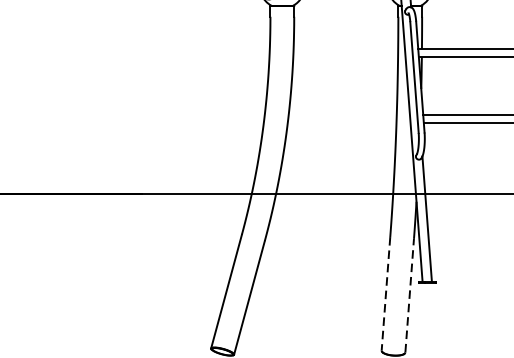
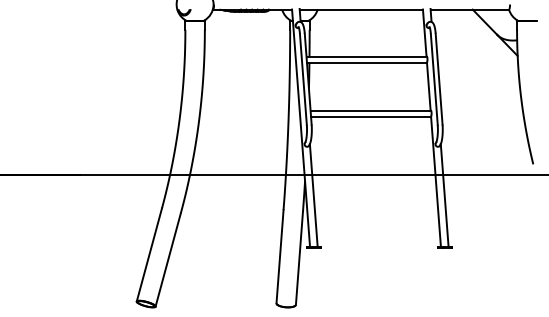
line: (386, 293) -> (280, 256), dashed -> solid
line: (409, 295) -> (299, 258), dashed -> solid

